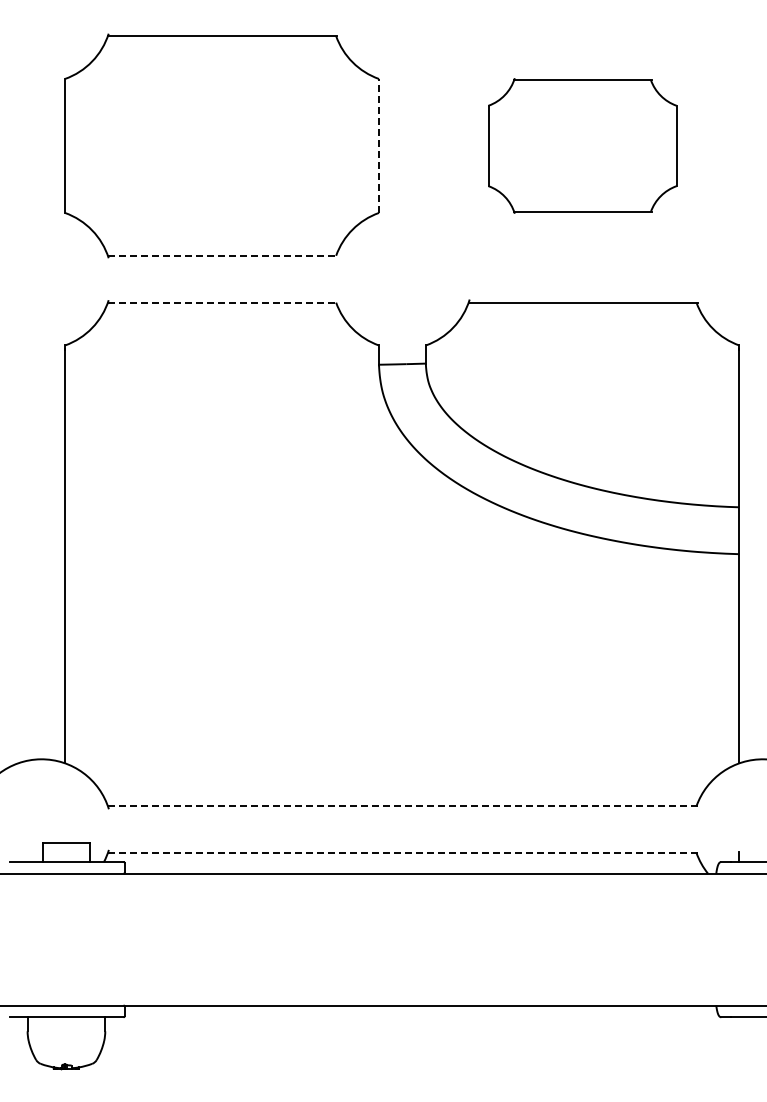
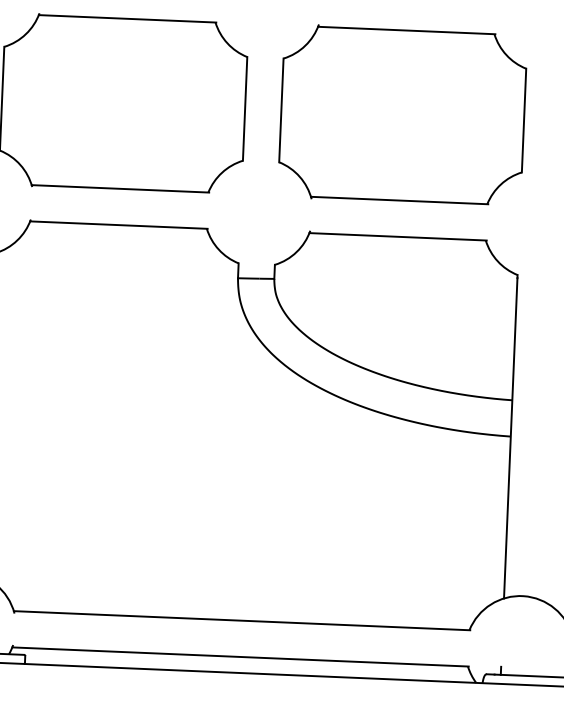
line: (379, 145) -> (245, 108), dashed -> solid
part: (582, 145) -> (402, 115), size x1.67
line: (222, 255) -> (120, 188), dashed -> solid
line: (222, 302) -> (118, 225), dashed -> solid
line: (402, 806) -> (241, 620), dashed -> solid
line: (402, 853) -> (240, 657), dashed -> solid

